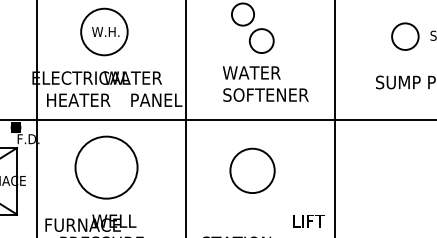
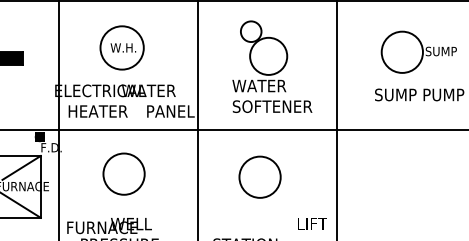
circle: (404, 35) -> (401, 51), size x1.67
circle: (261, 40) -> (268, 55), size x1.67
circle: (105, 166) -> (123, 173), size x0.71

